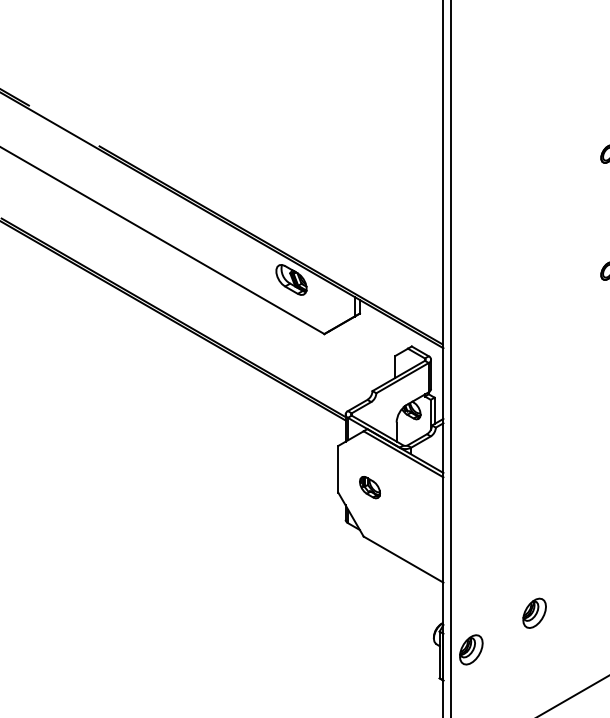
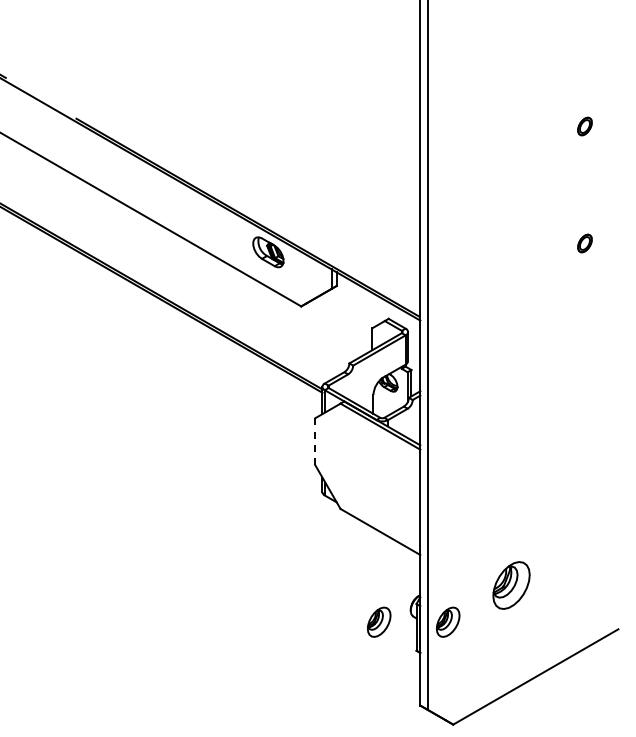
line: (338, 469) -> (315, 441), solid -> dashed
part: (369, 487) -> (346, 459), removed
part: (534, 613) -> (511, 585), size x1.6
part: (402, 649) -> (379, 621), added

